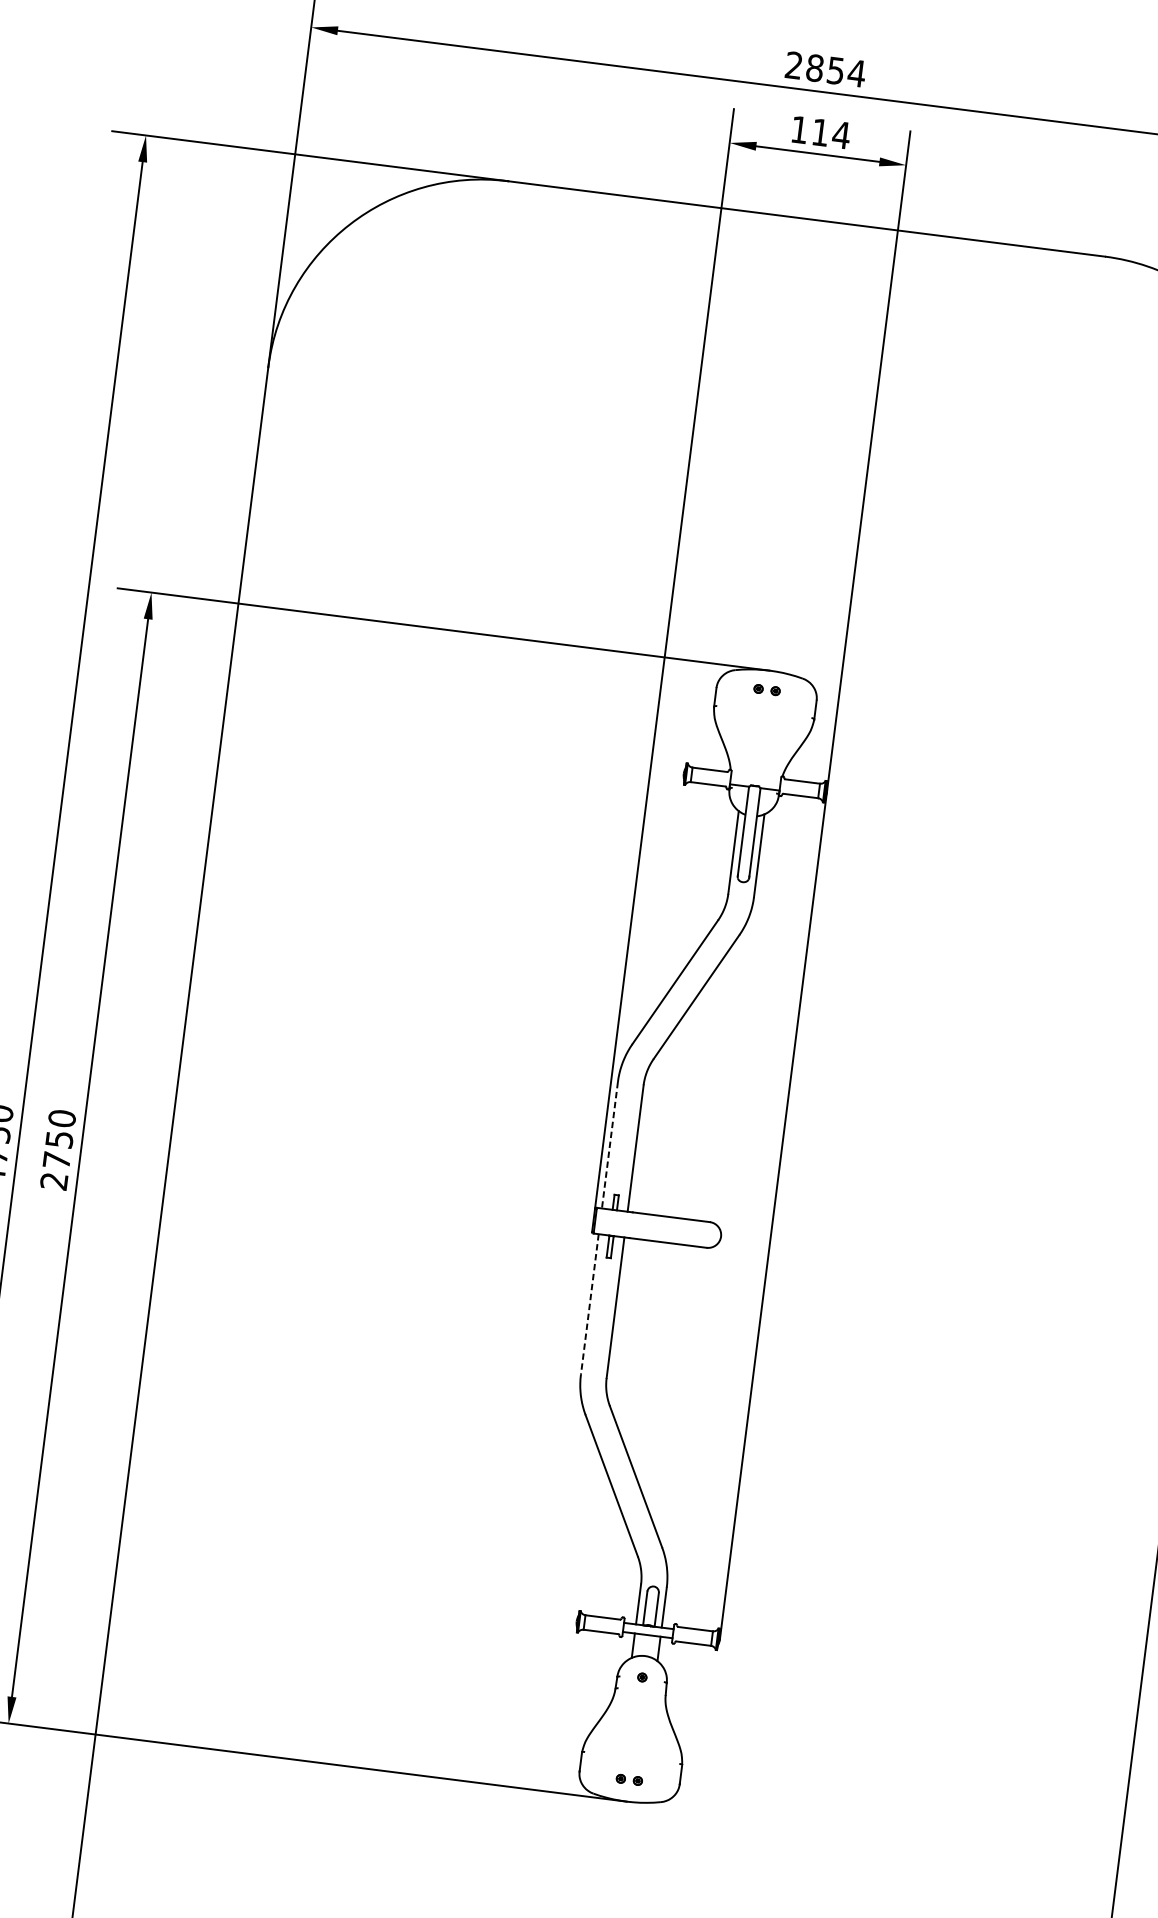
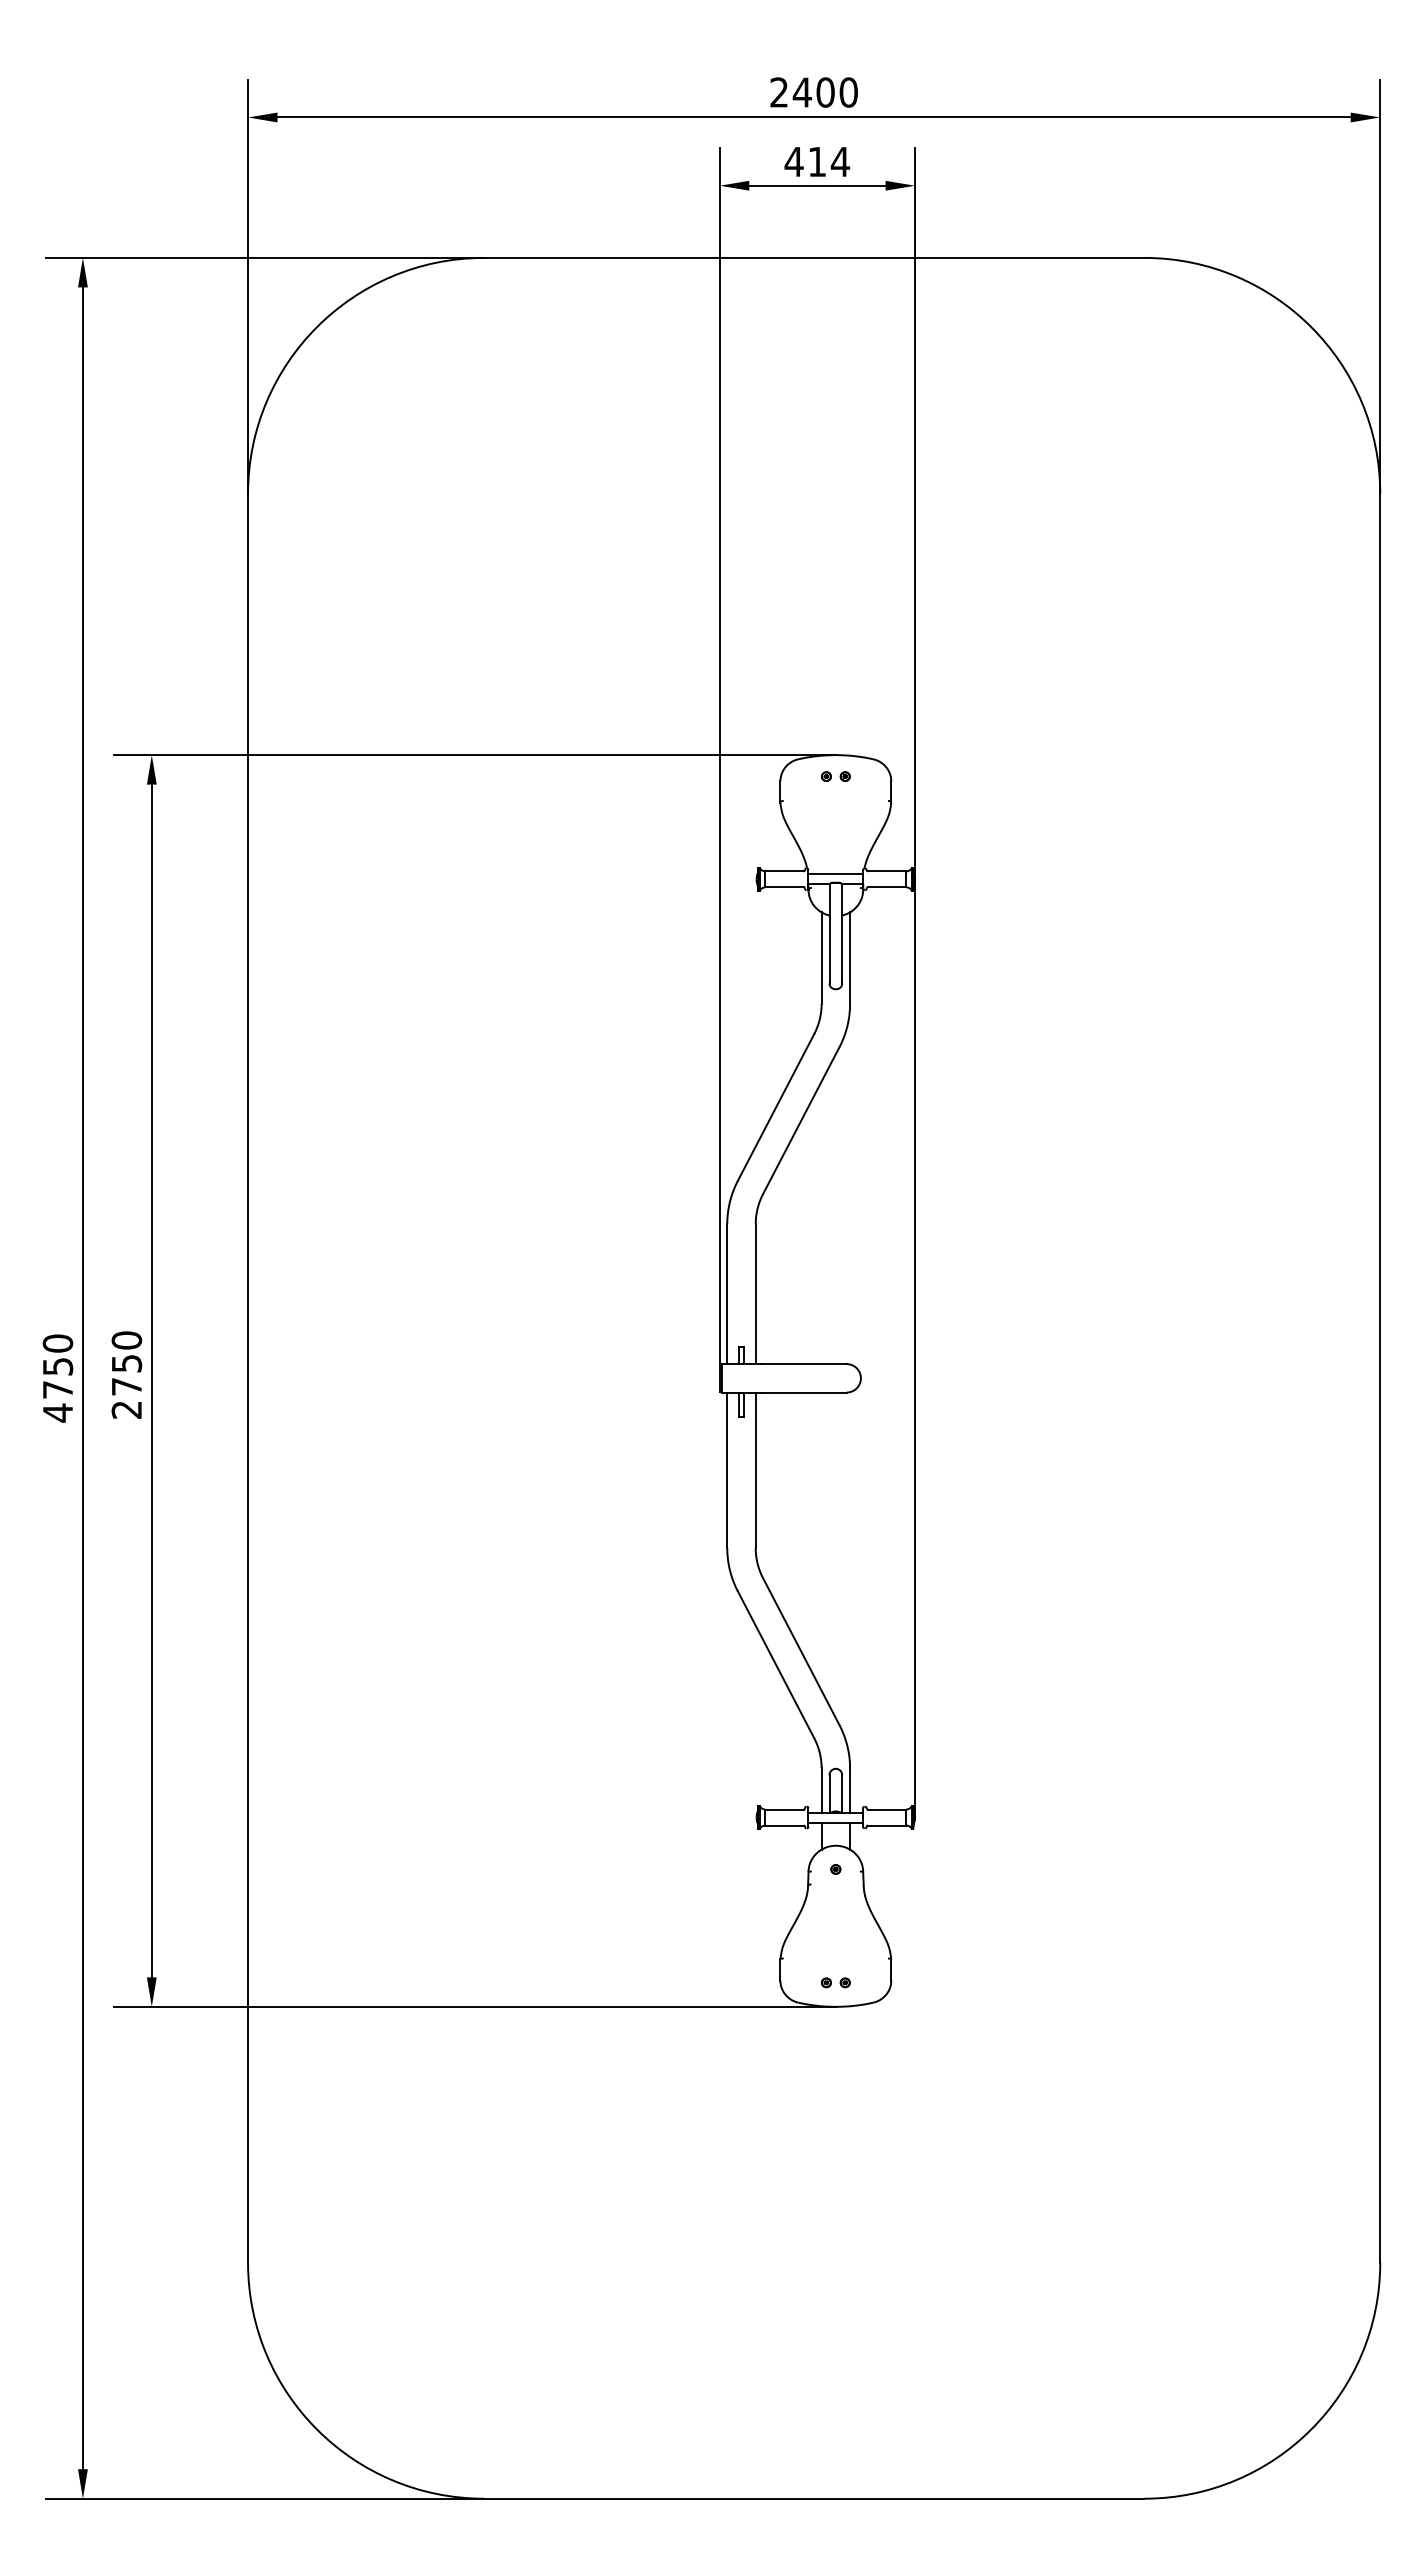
text: (835, 70) -> (825, 92), 2854 -> 2400
text: (799, 129) -> (793, 161), 114 -> 414
line: (755, 778) -> (835, 874), added
line: (610, 1145) -> (727, 1294), dashed -> solid
line: (590, 1304) -> (727, 1470), dashed -> solid

